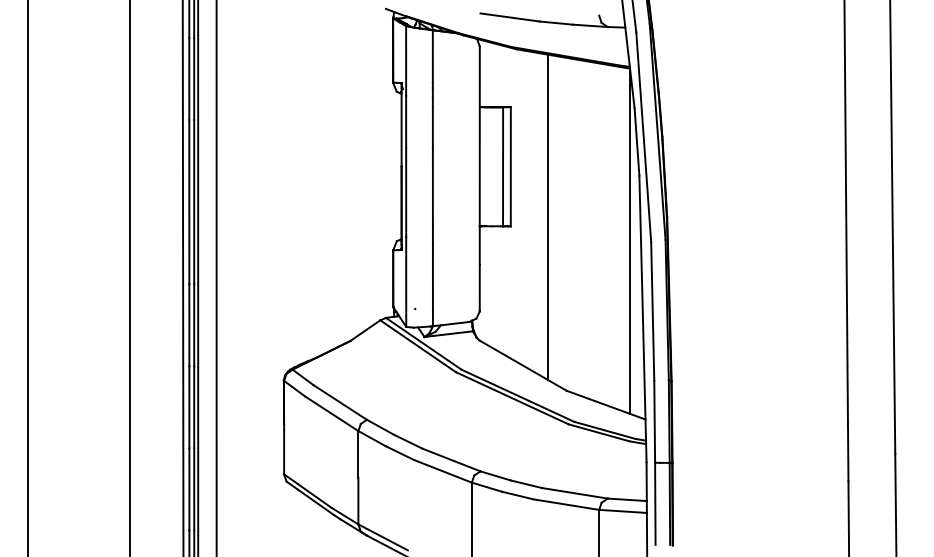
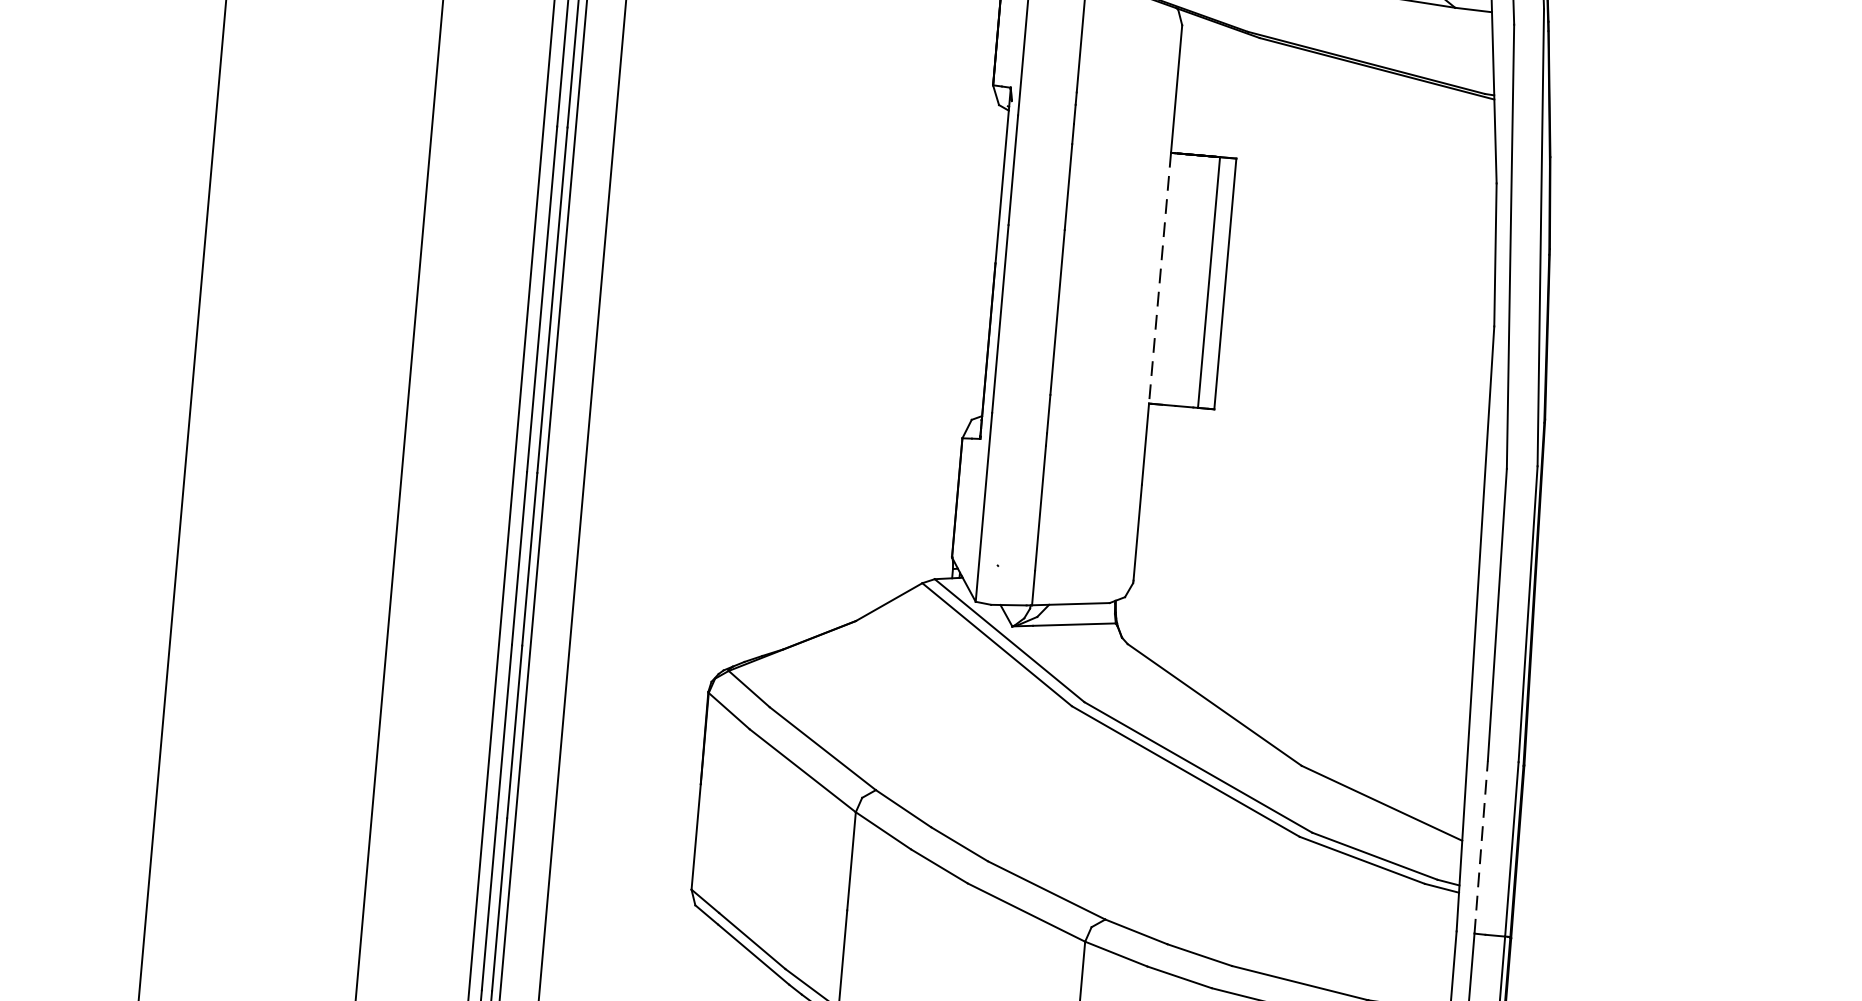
line: (479, 166) -> (1159, 277), solid -> dashed
line: (548, 217) -> (1295, 397), removed
line: (630, 242) -> (1463, 465), removed
line: (654, 421) -> (1480, 846), solid -> dashed

